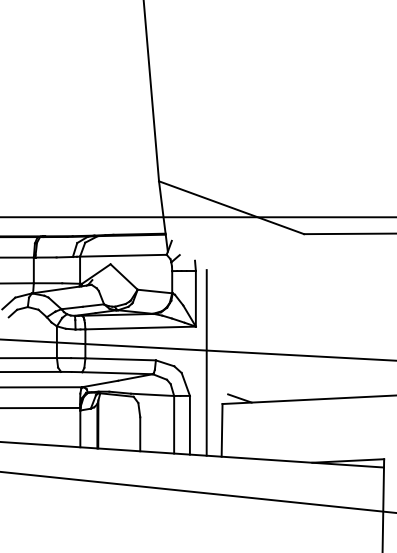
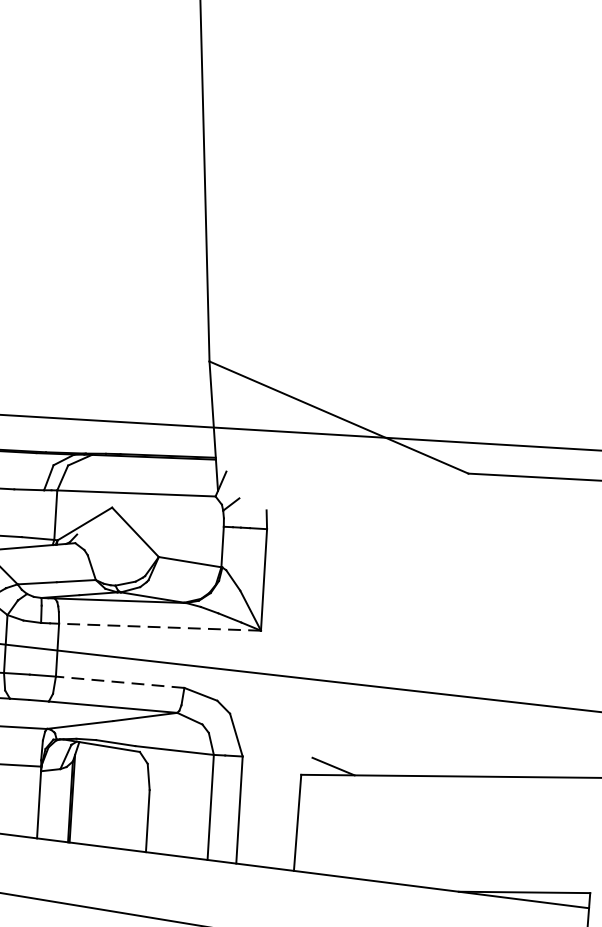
line: (140, 328) -> (159, 628), solid -> dashed
line: (120, 359) -> (119, 682), solid -> dashed
line: (206, 362) -> (276, 697), removed

